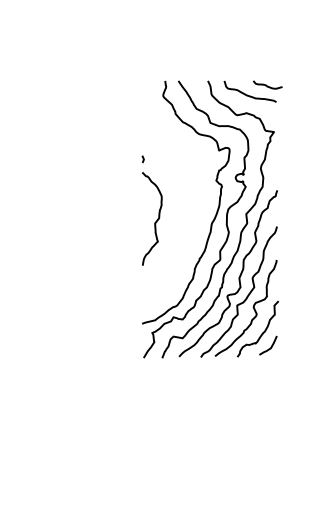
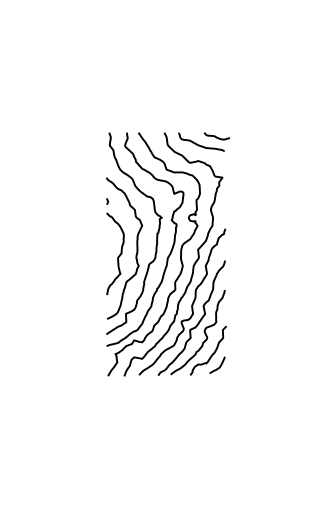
part: (173, 195) -> (134, 233), added

